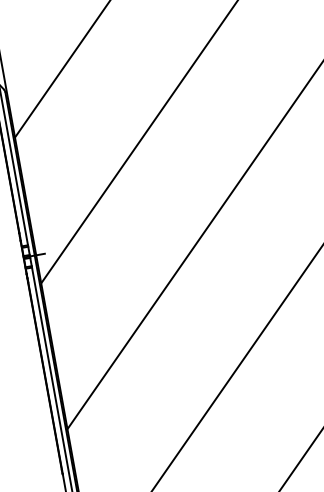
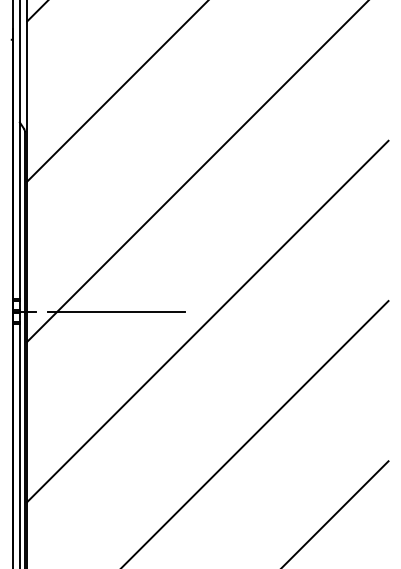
line: (117, 240) -> (116, 311), added

